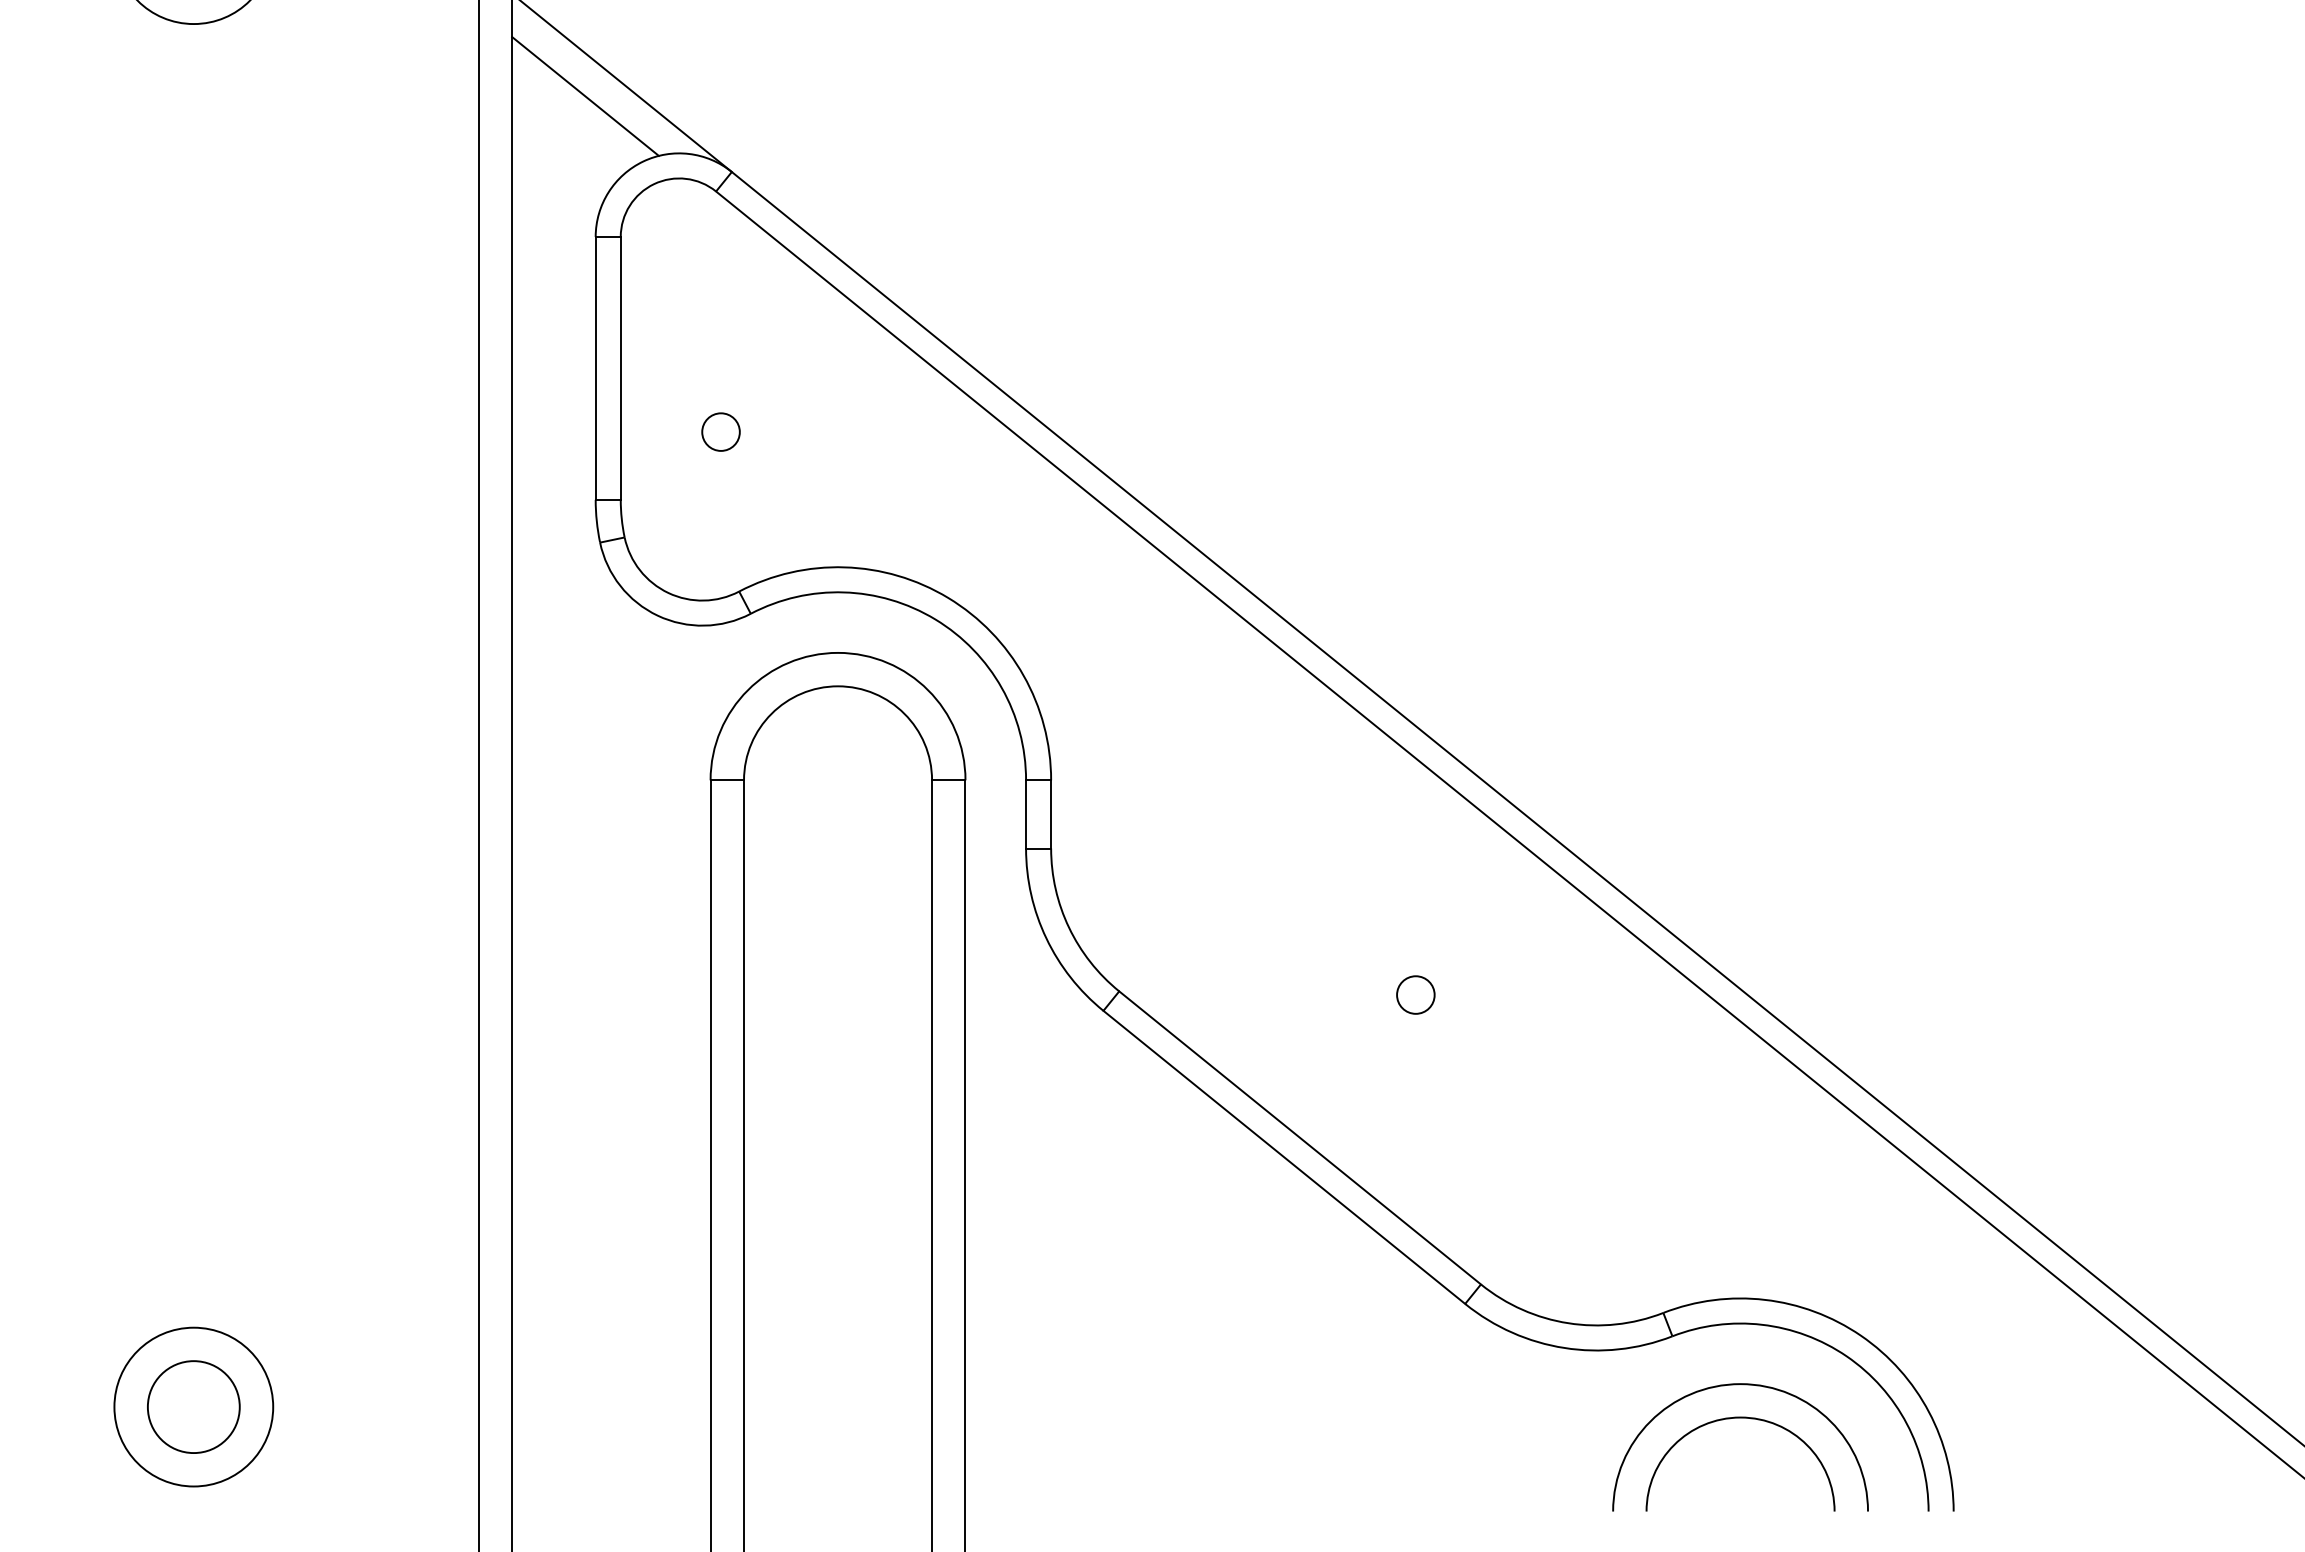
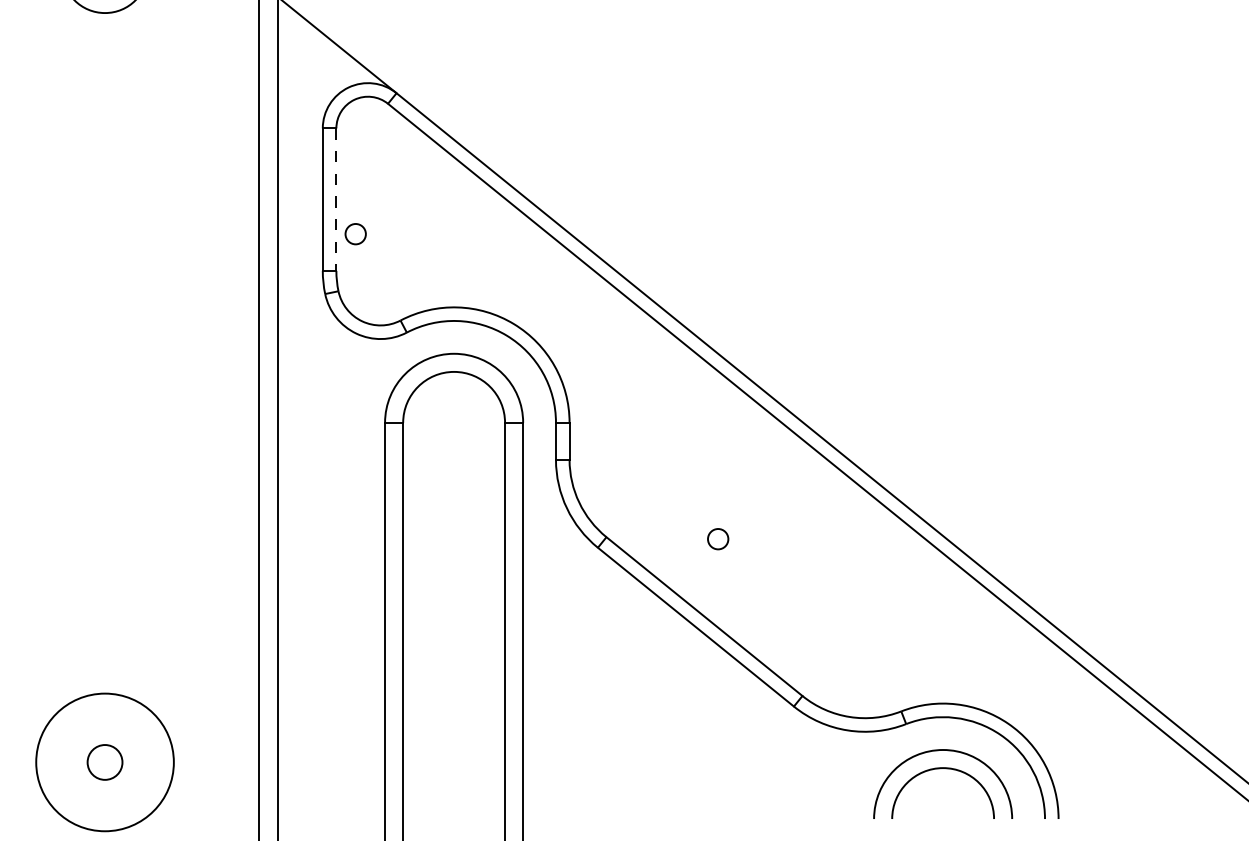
line: (585, 96) -> (317, 52), removed
line: (620, 369) -> (336, 200), solid -> dashed
circle: (720, 432) -> (355, 234), moved
circle: (1416, 995) -> (718, 539), moved
circle: (192, 1407) -> (104, 762), size x0.7
circle: (194, 1407) -> (105, 762), size x1.6

